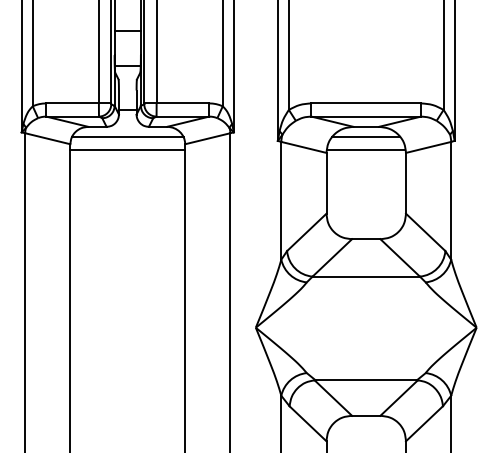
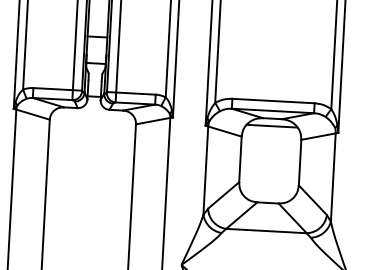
line: (127, 136) -> (92, 116), removed
line: (127, 150) -> (92, 126), removed
line: (366, 150) -> (271, 136), removed

